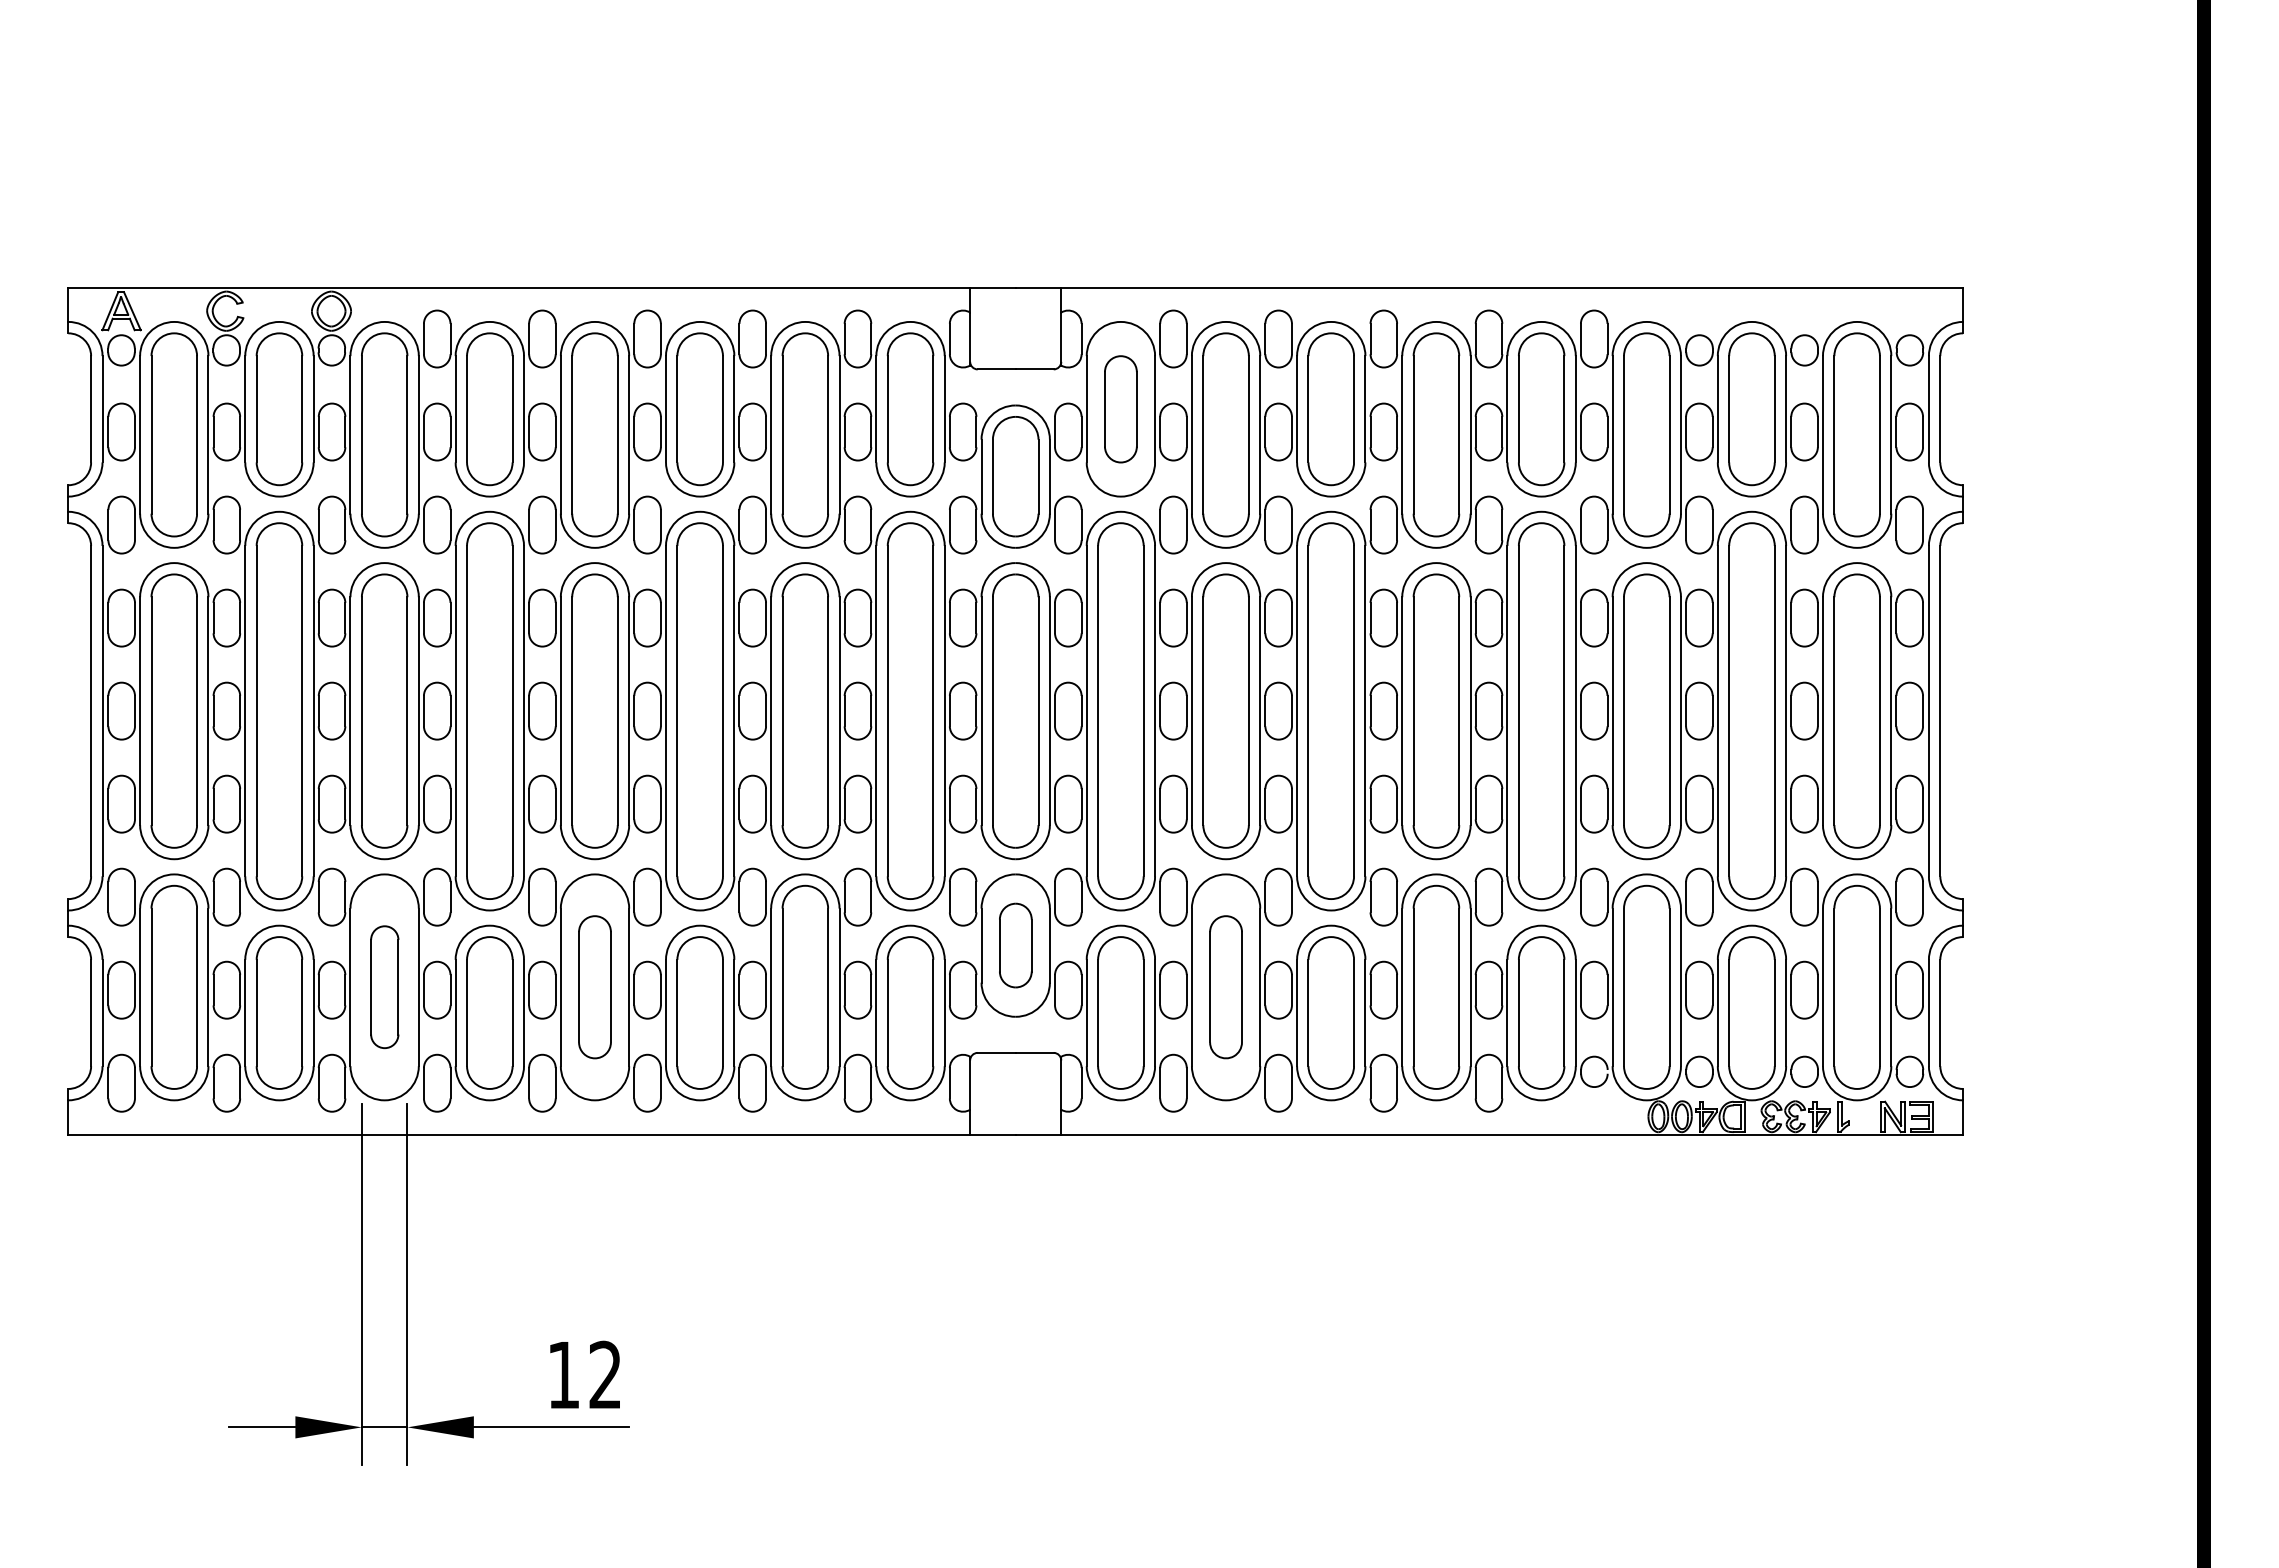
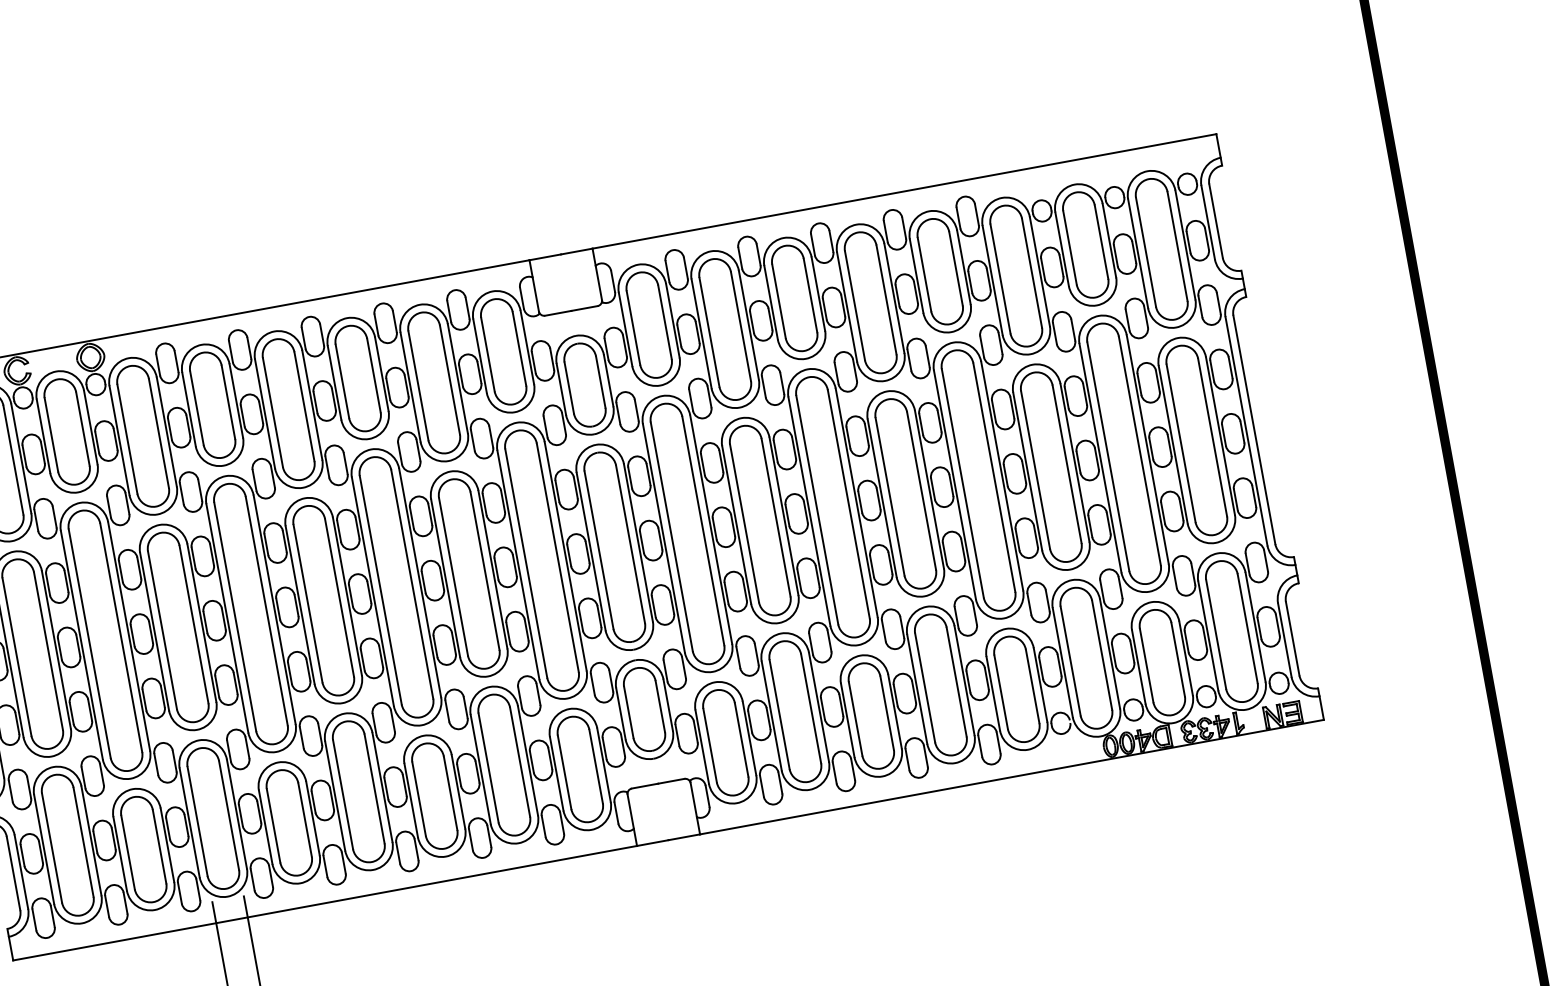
part: (1120, 409) -> (648, 325), size x1.43
part: (1015, 945) -> (644, 709), size x1.43
part: (384, 986) -> (213, 817), size x1.67
part: (594, 986) -> (358, 791), size x1.43
part: (1225, 986) -> (794, 711), size x1.43

